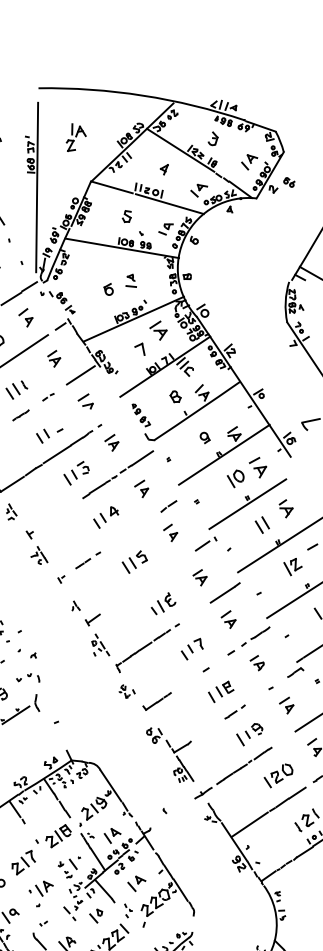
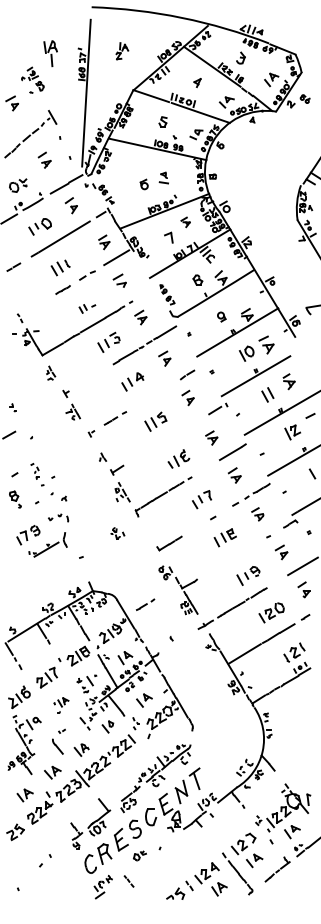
part: (76, 136) -> (122, 50), size x0.7
part: (158, 331) -> (185, 222), size x0.6
part: (54, 359) -> (104, 242), moved
part: (48, 396) -> (87, 274), size x1.6
part: (50, 435) -> (87, 308), size x0.7
part: (126, 691) -> (117, 533), moved
line: (235, 711) -> (145, 604), moved
part: (41, 893) -> (61, 705), size x0.7

